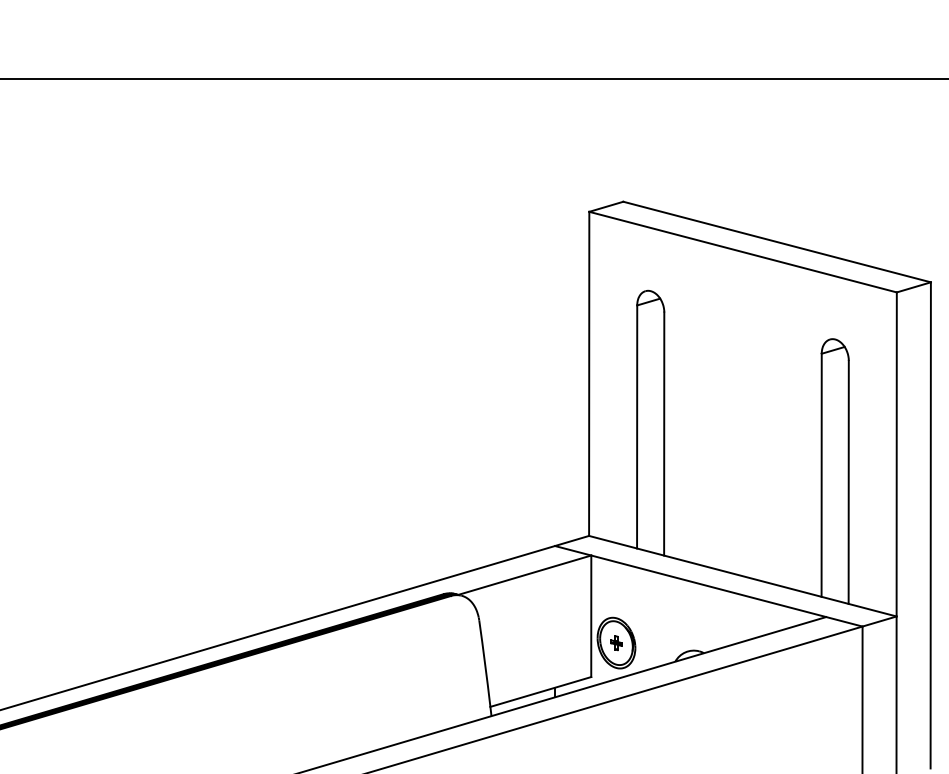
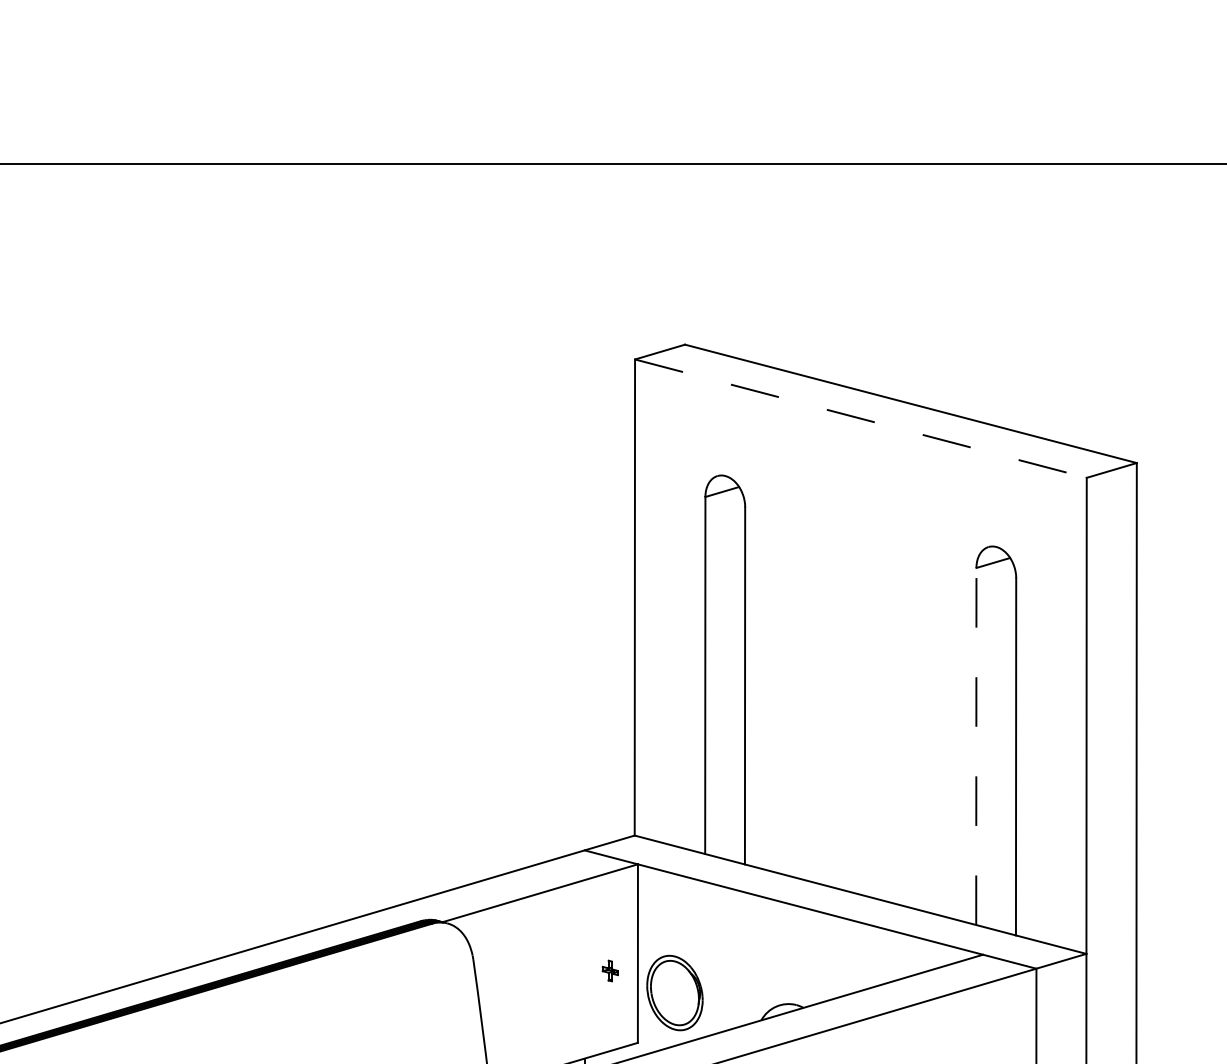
line: (743, 252) -> (861, 419), solid -> dashed
line: (821, 475) -> (976, 746), solid -> dashed
part: (616, 642) -> (610, 970), moved

